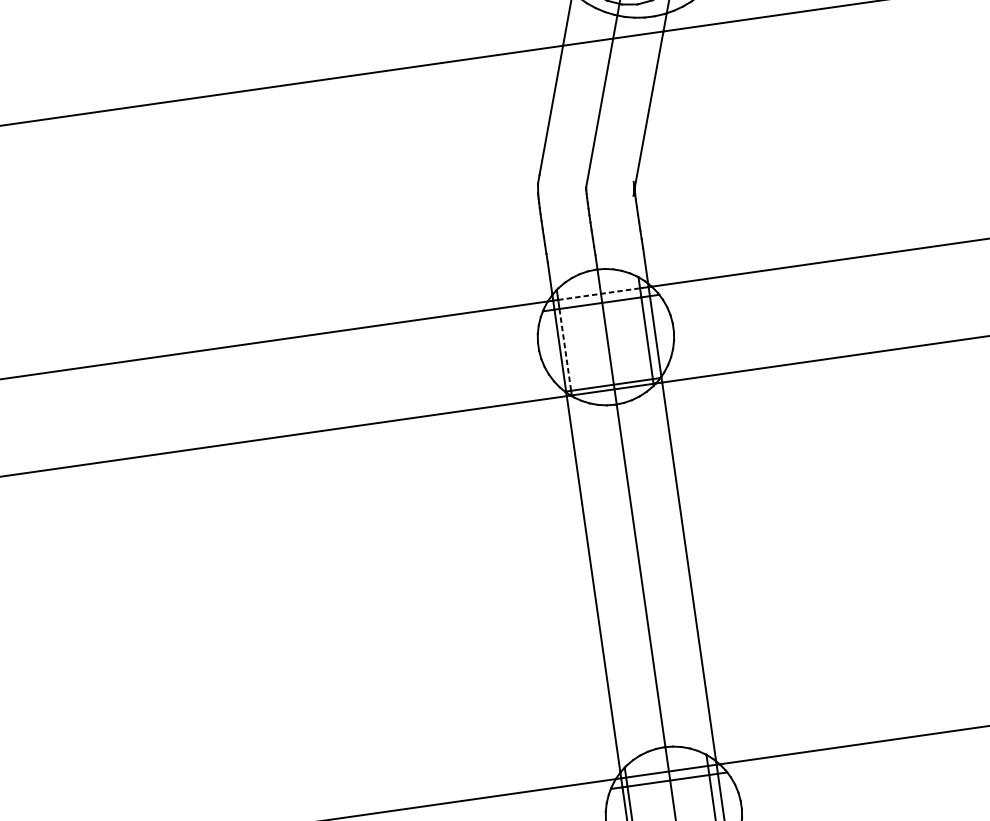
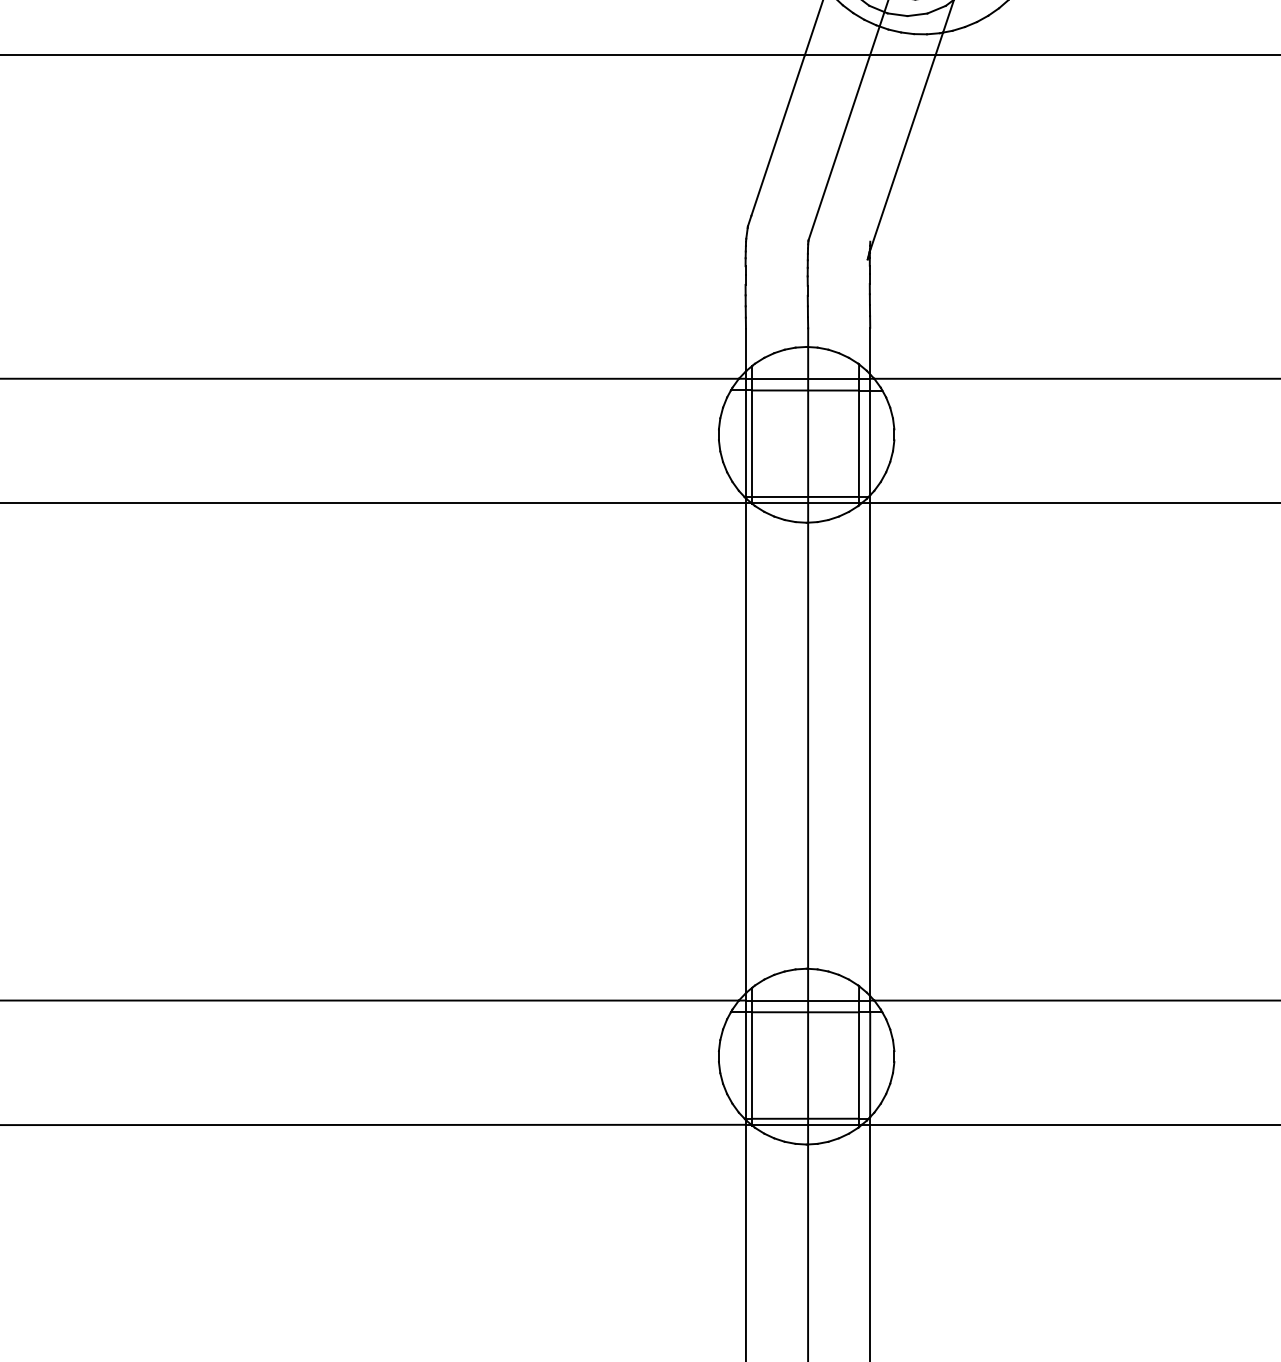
line: (599, 293) -> (806, 378), dashed -> solid
line: (565, 350) -> (752, 444), dashed -> solid

